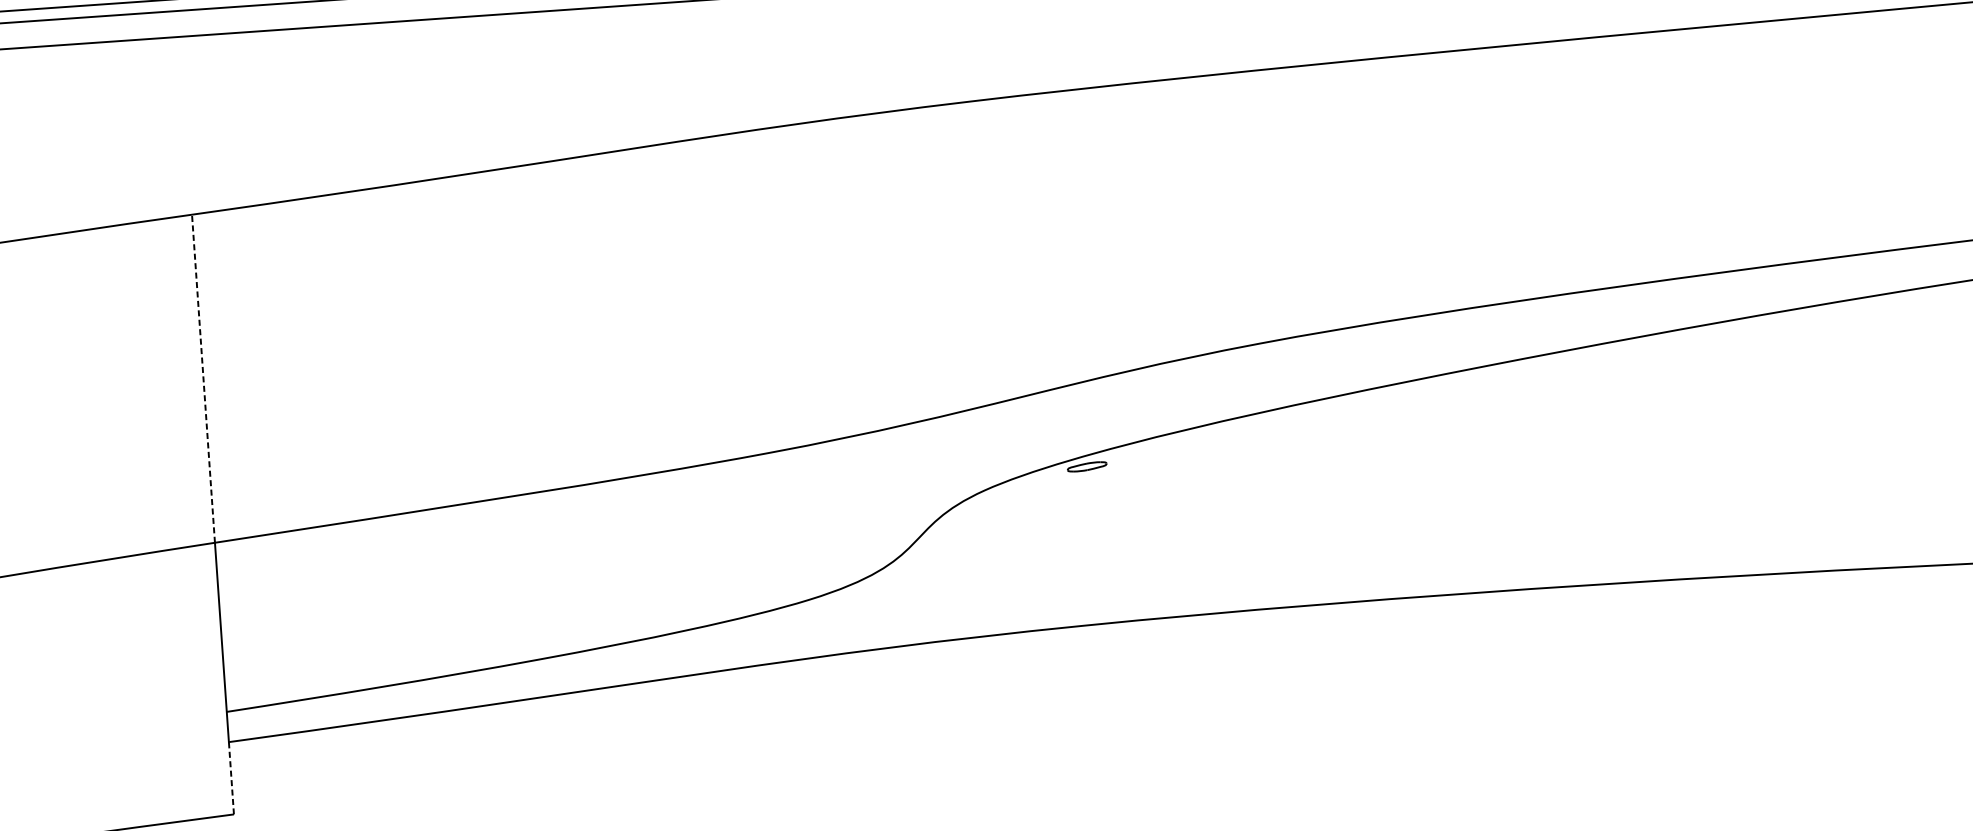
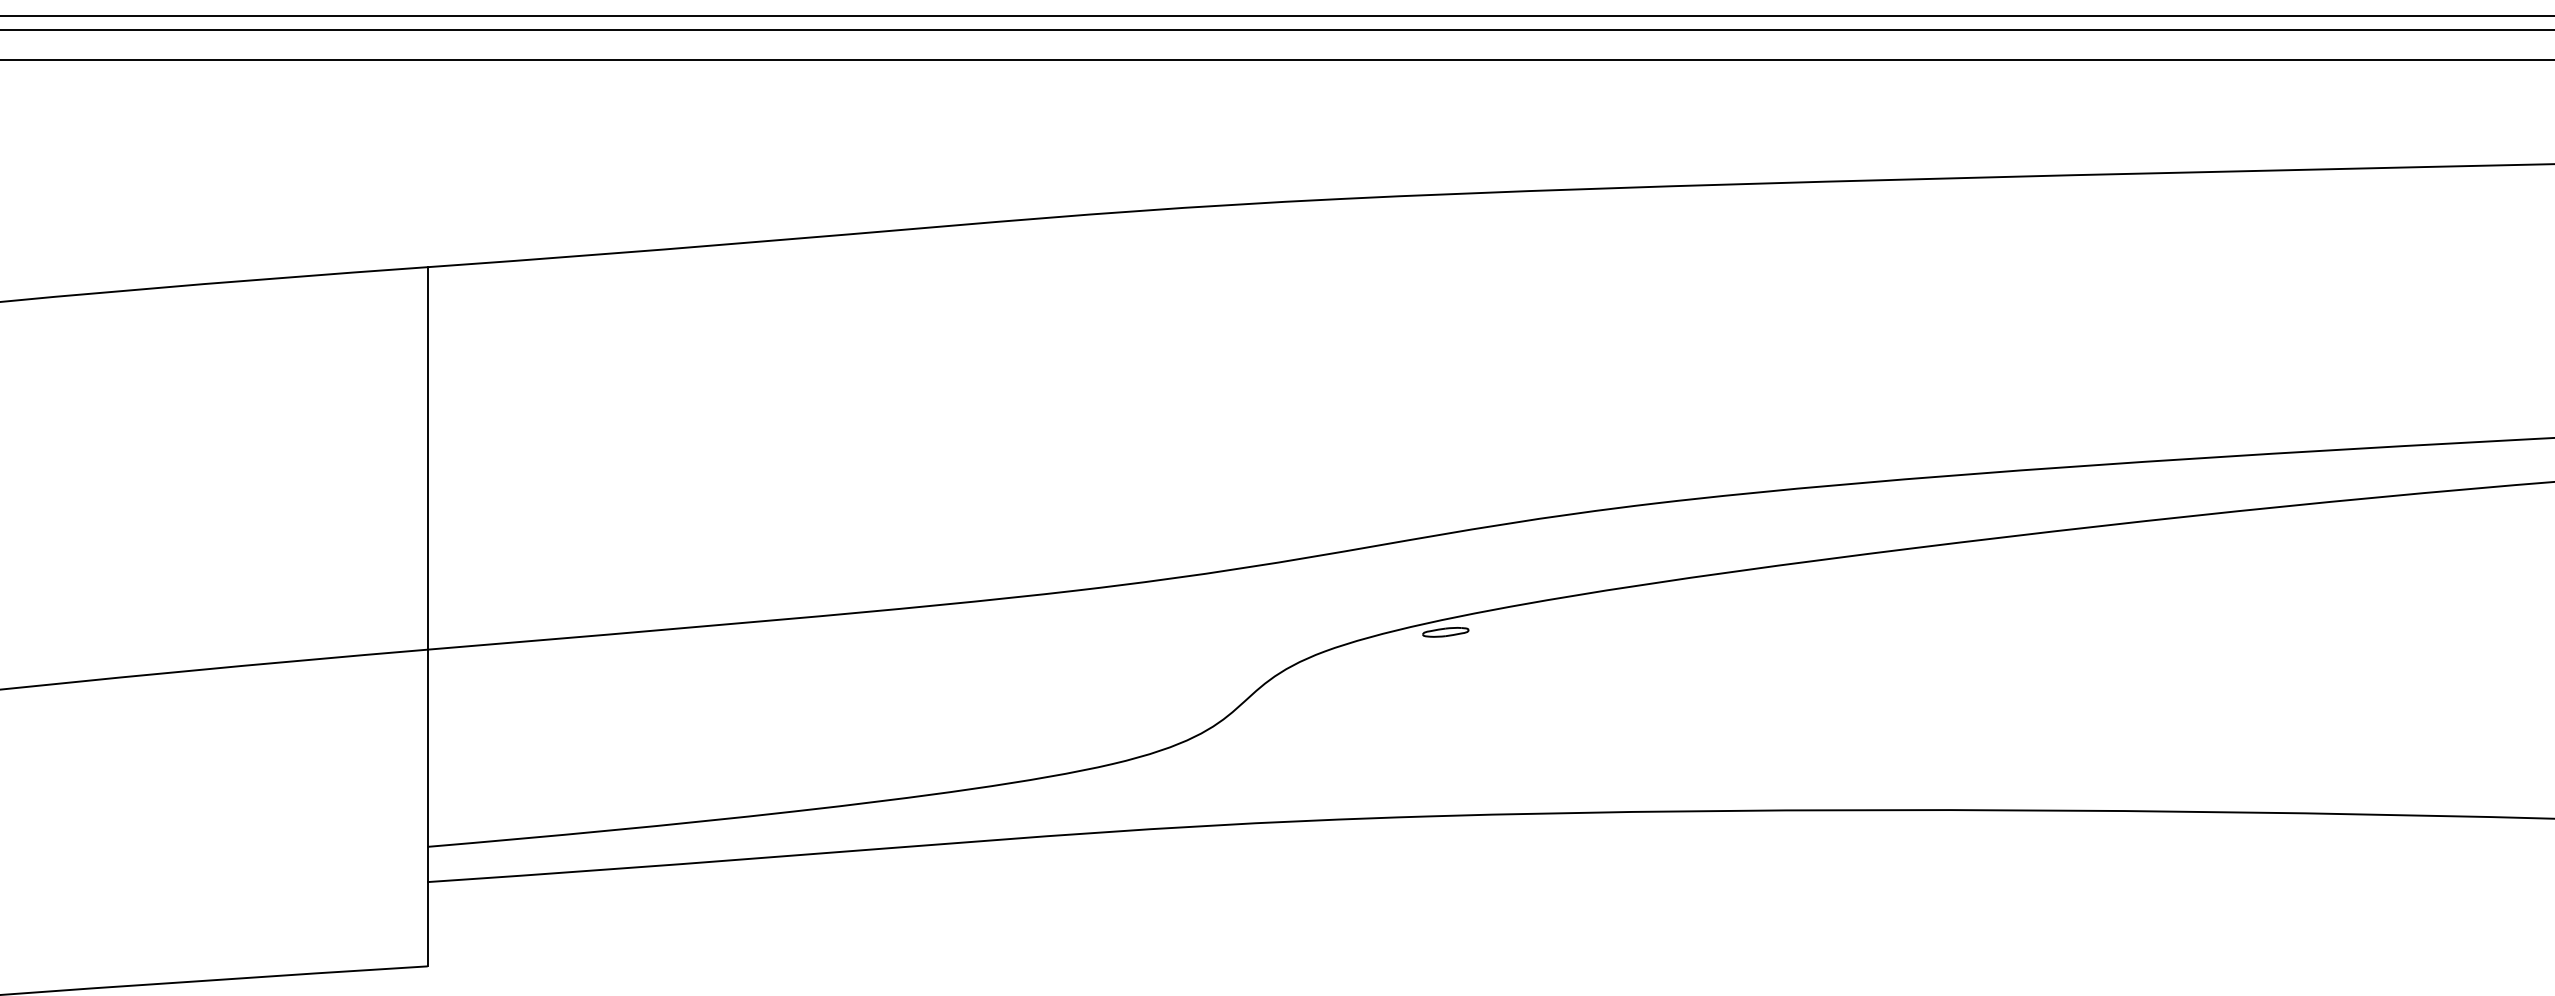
line: (203, 377) -> (427, 457), dashed -> solid
line: (231, 777) -> (427, 923), dashed -> solid

